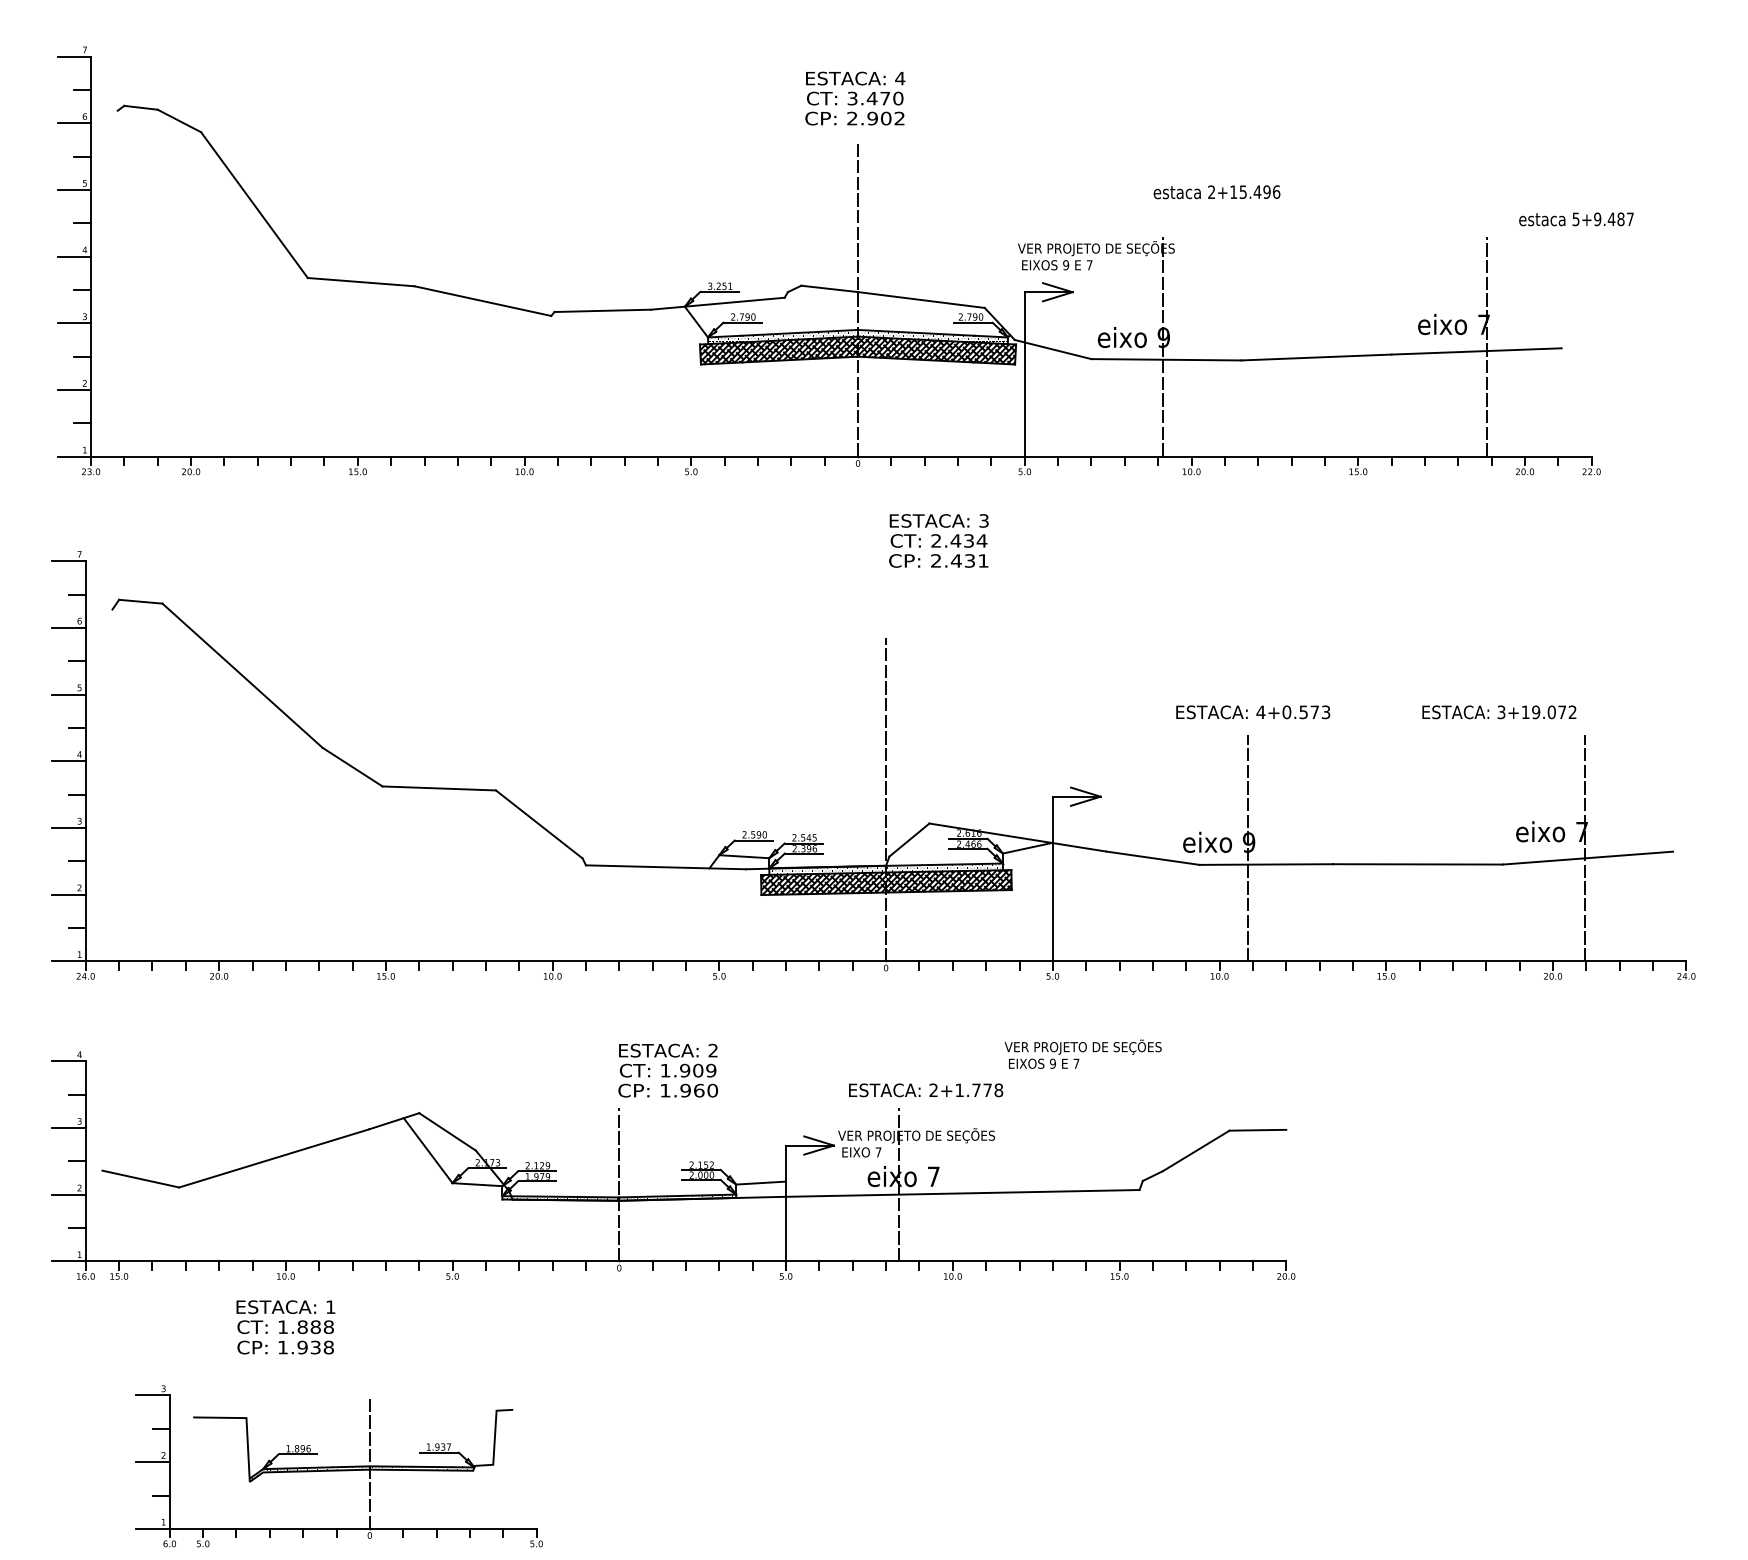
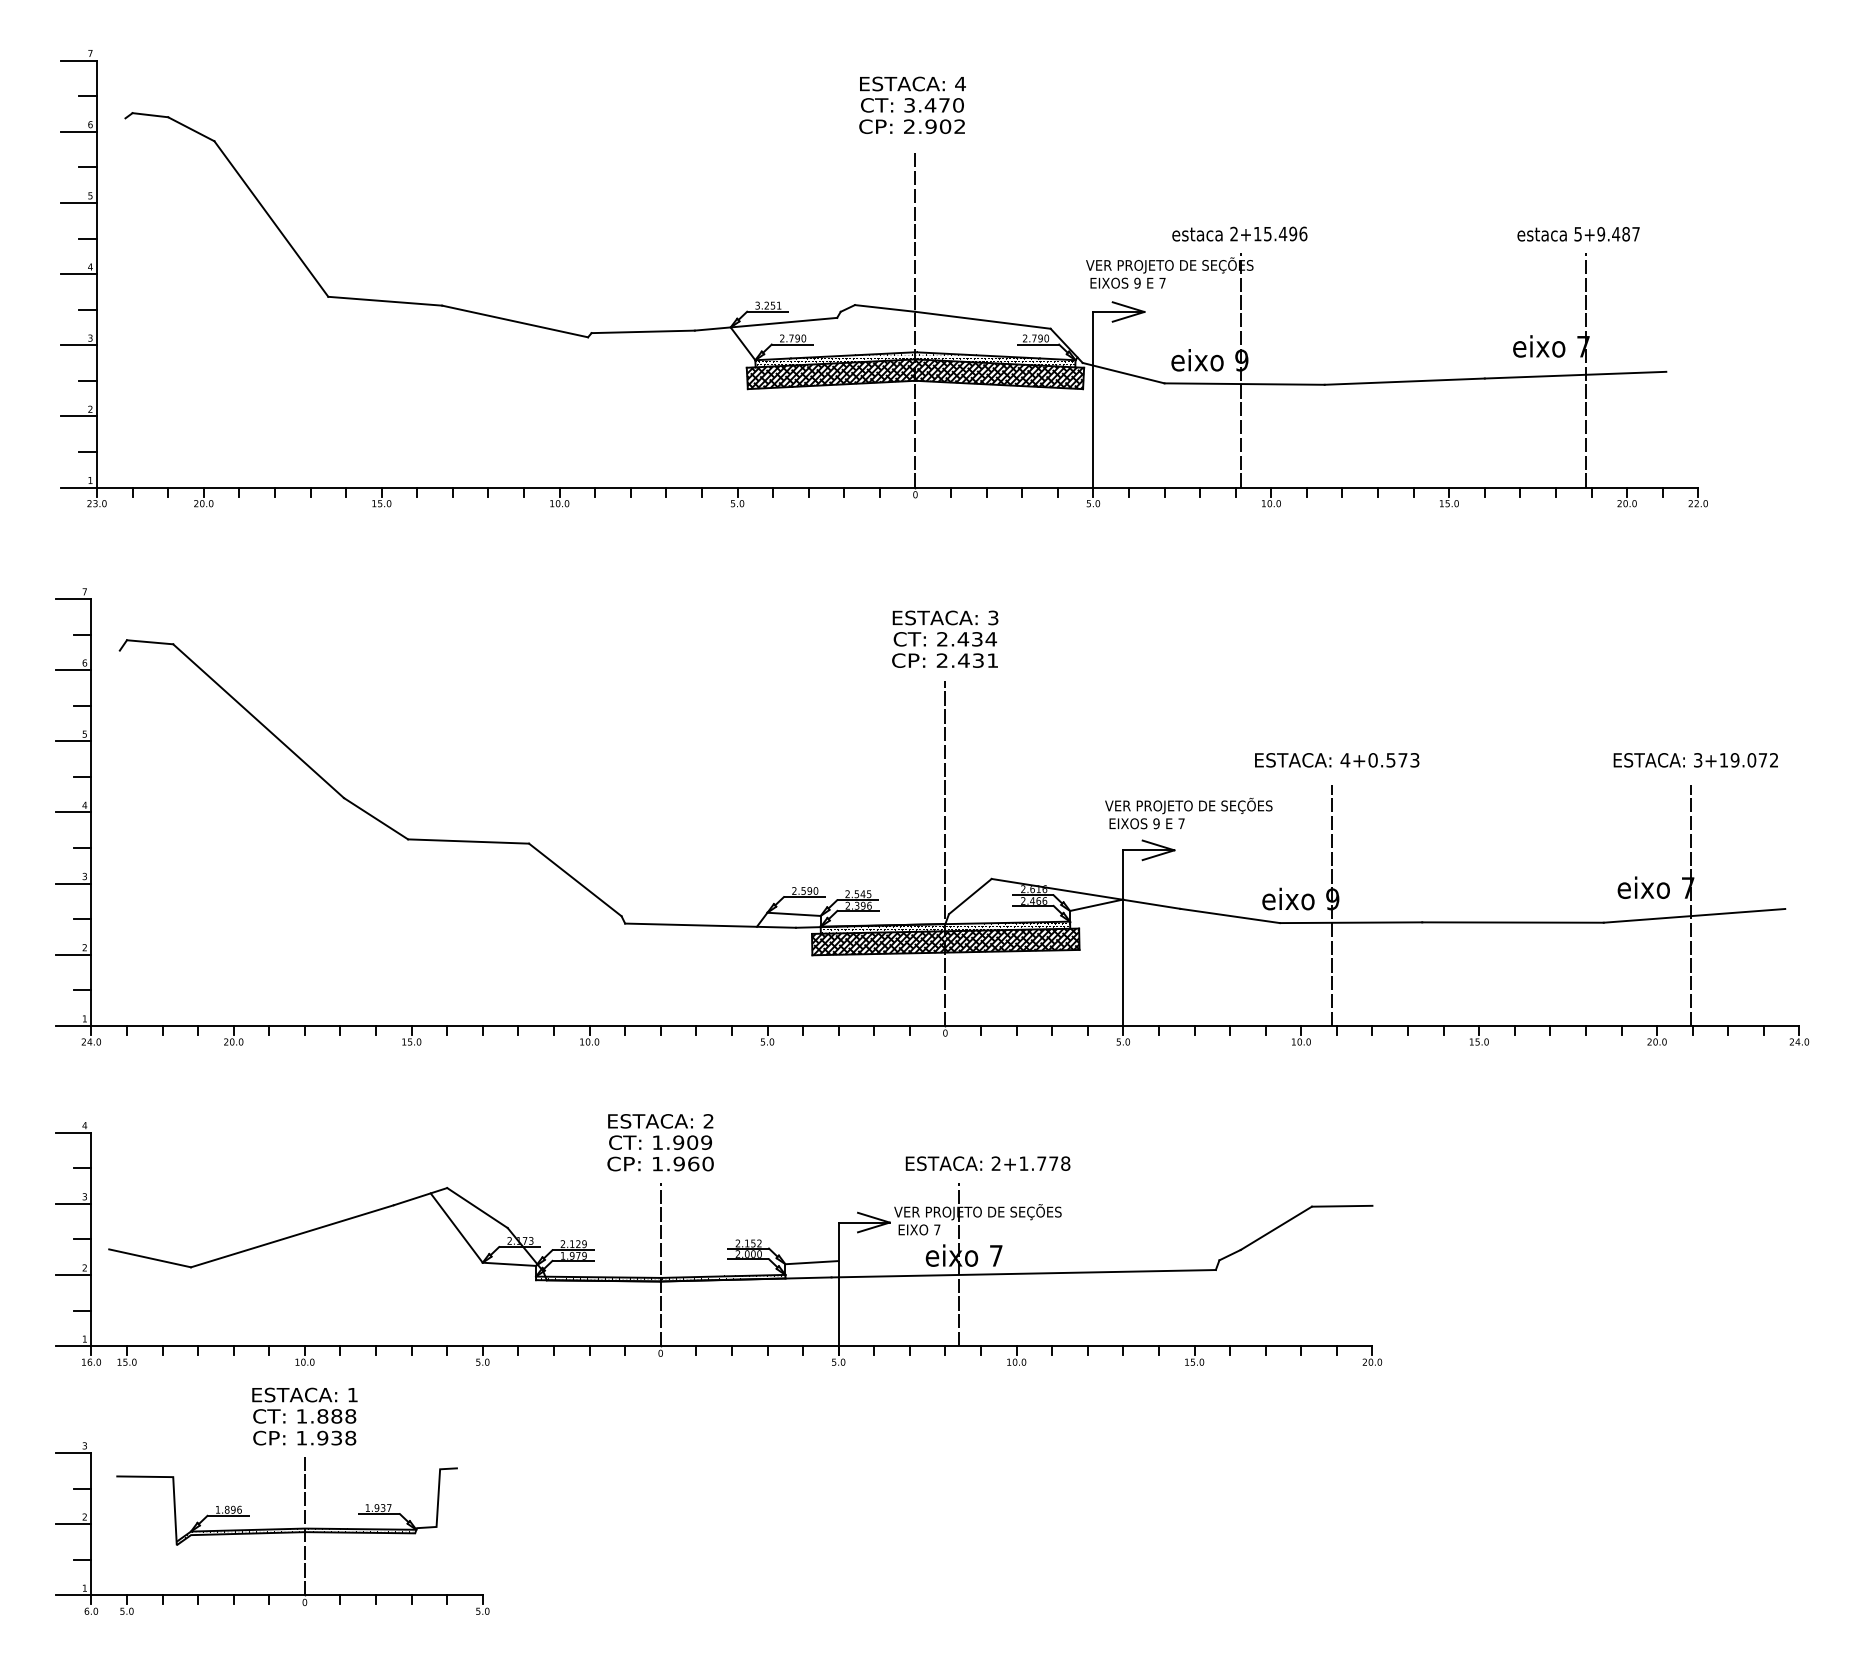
text: (1216, 192) -> (1239, 234), moved
text: (1576, 219) -> (1578, 234), moved
text: (938, 540) -> (944, 638), moved
text: (1499, 712) -> (1696, 760), moved
text: (1082, 1053) -> (1188, 812), moved
text: (668, 1070) -> (660, 1142), moved
part: (338, 1466) -> (271, 1528), moved

